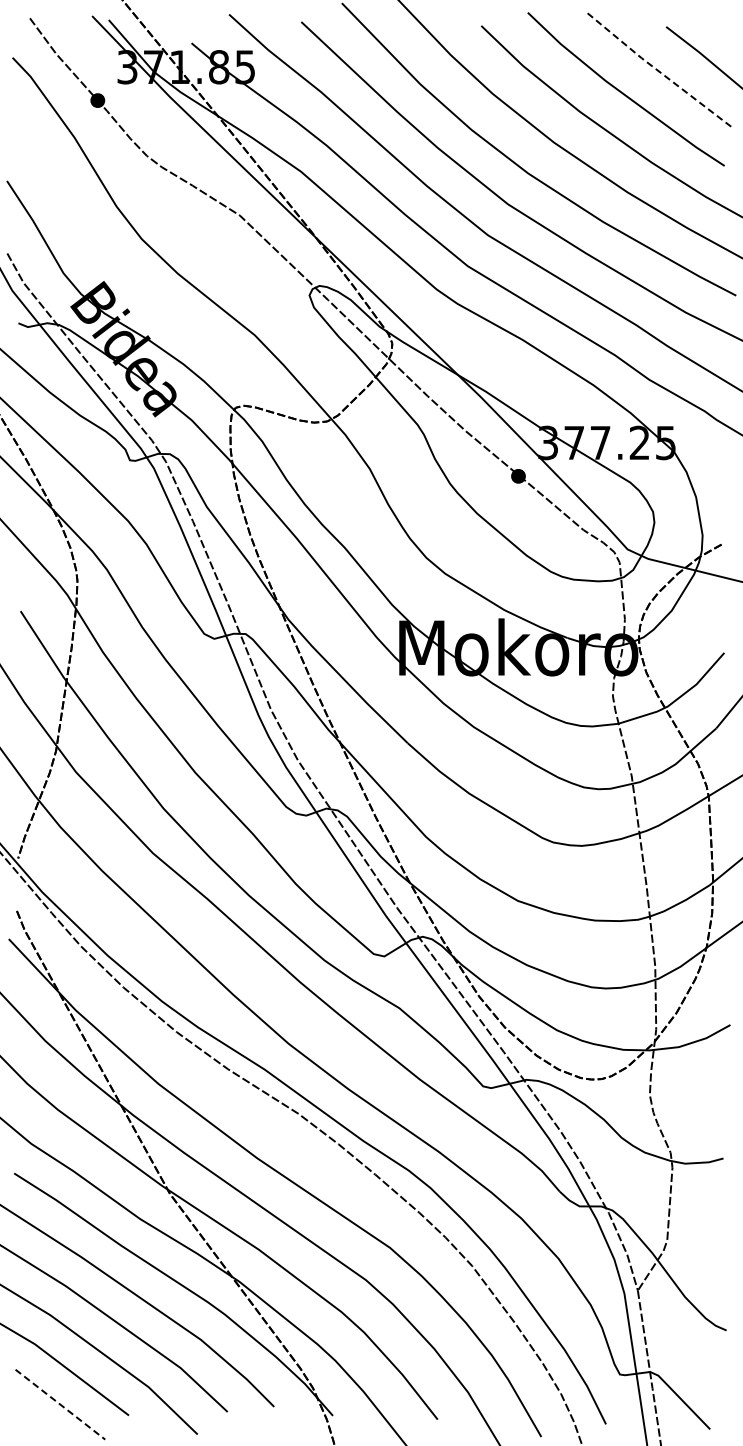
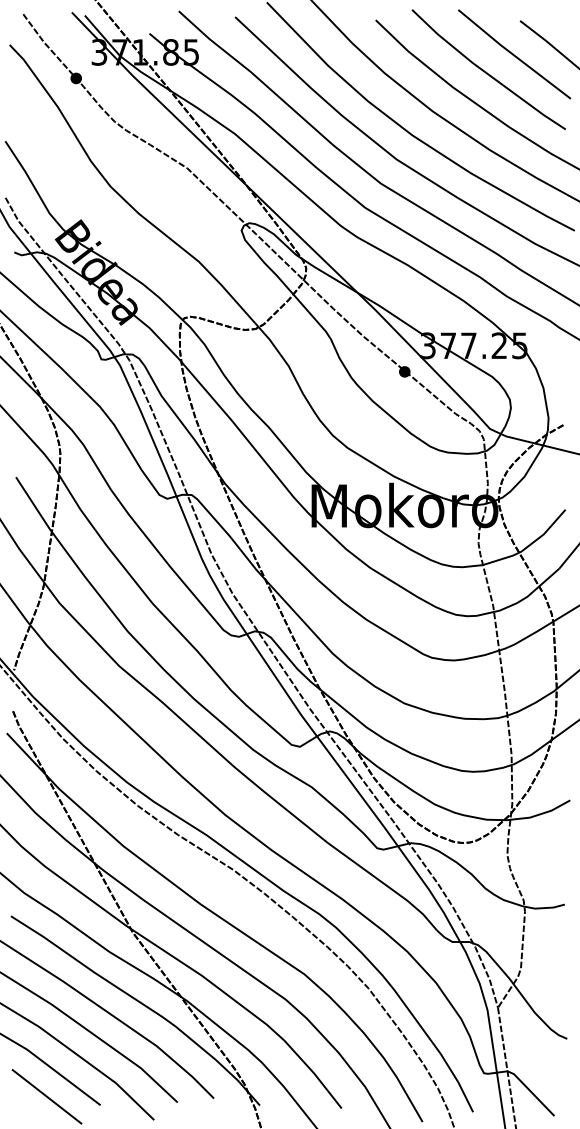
line: (657, 70) -> (513, 54), dashed -> solid
line: (60, 1404) -> (47, 1096), dashed -> solid

